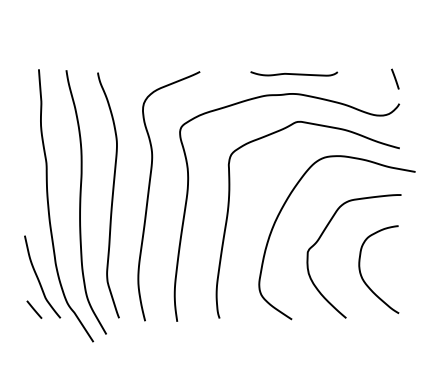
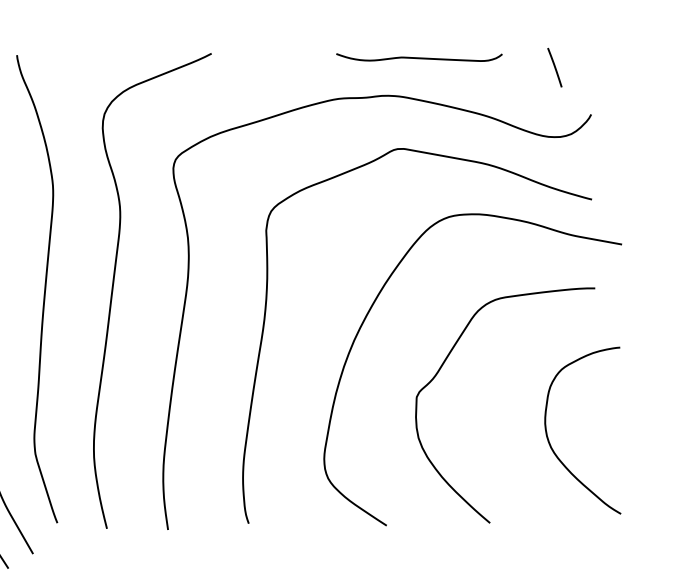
curve: (294, 73) -> (419, 56), moved
line: (395, 78) -> (555, 66), moved
curve: (362, 275) -> (551, 441), moved

